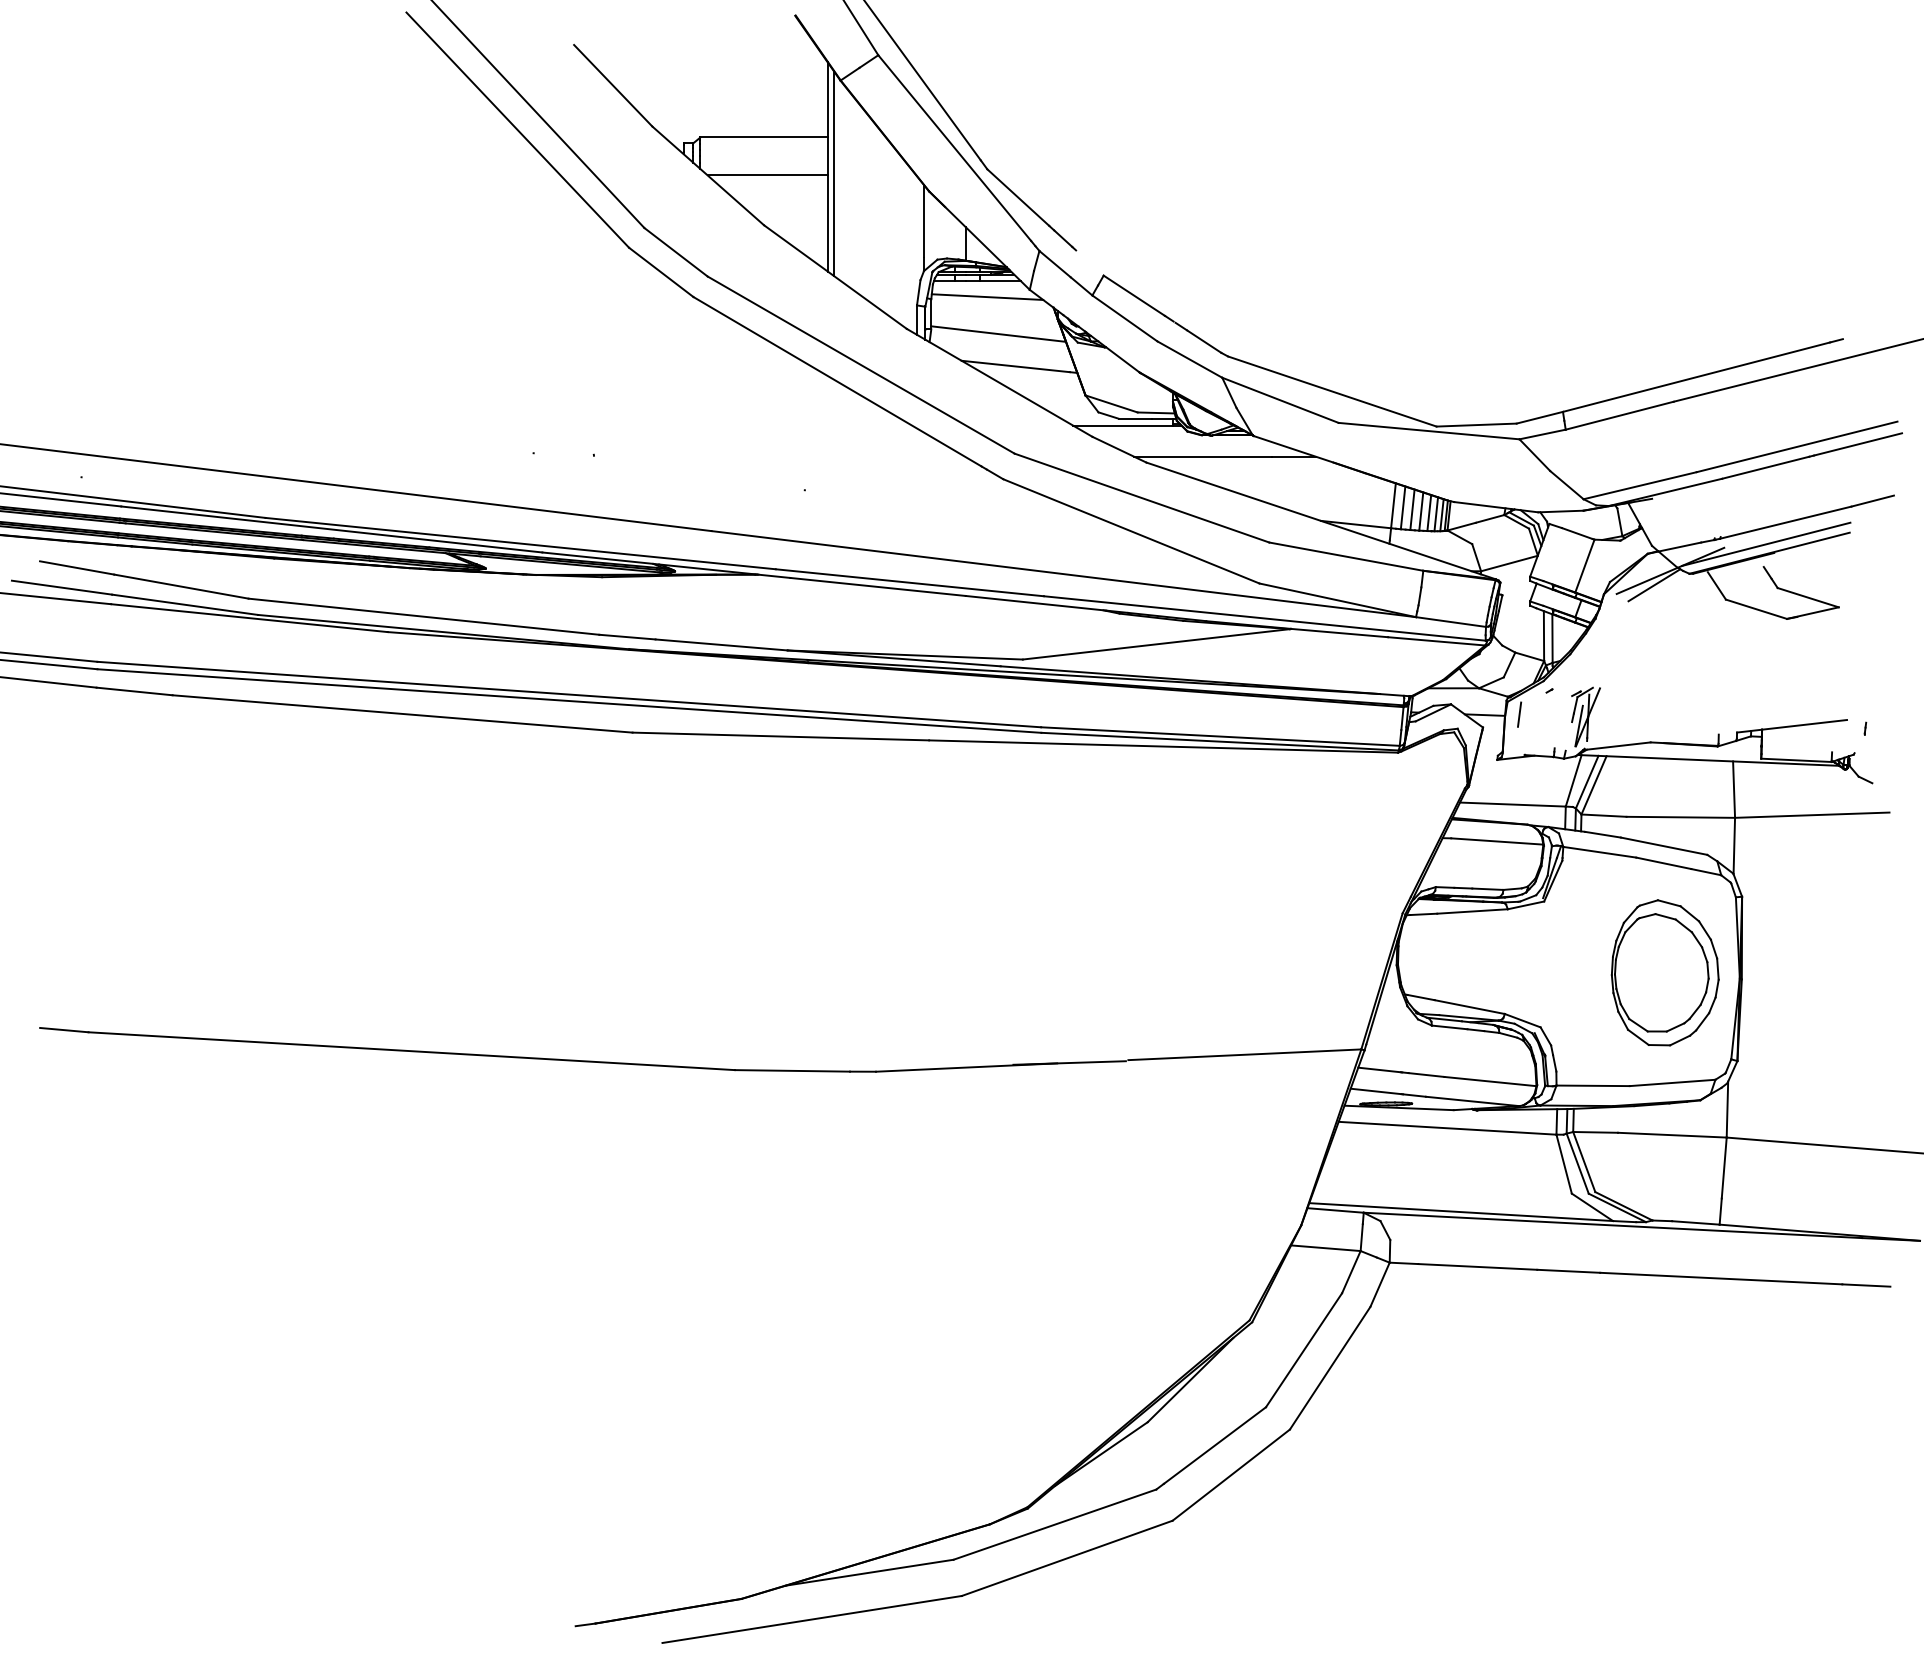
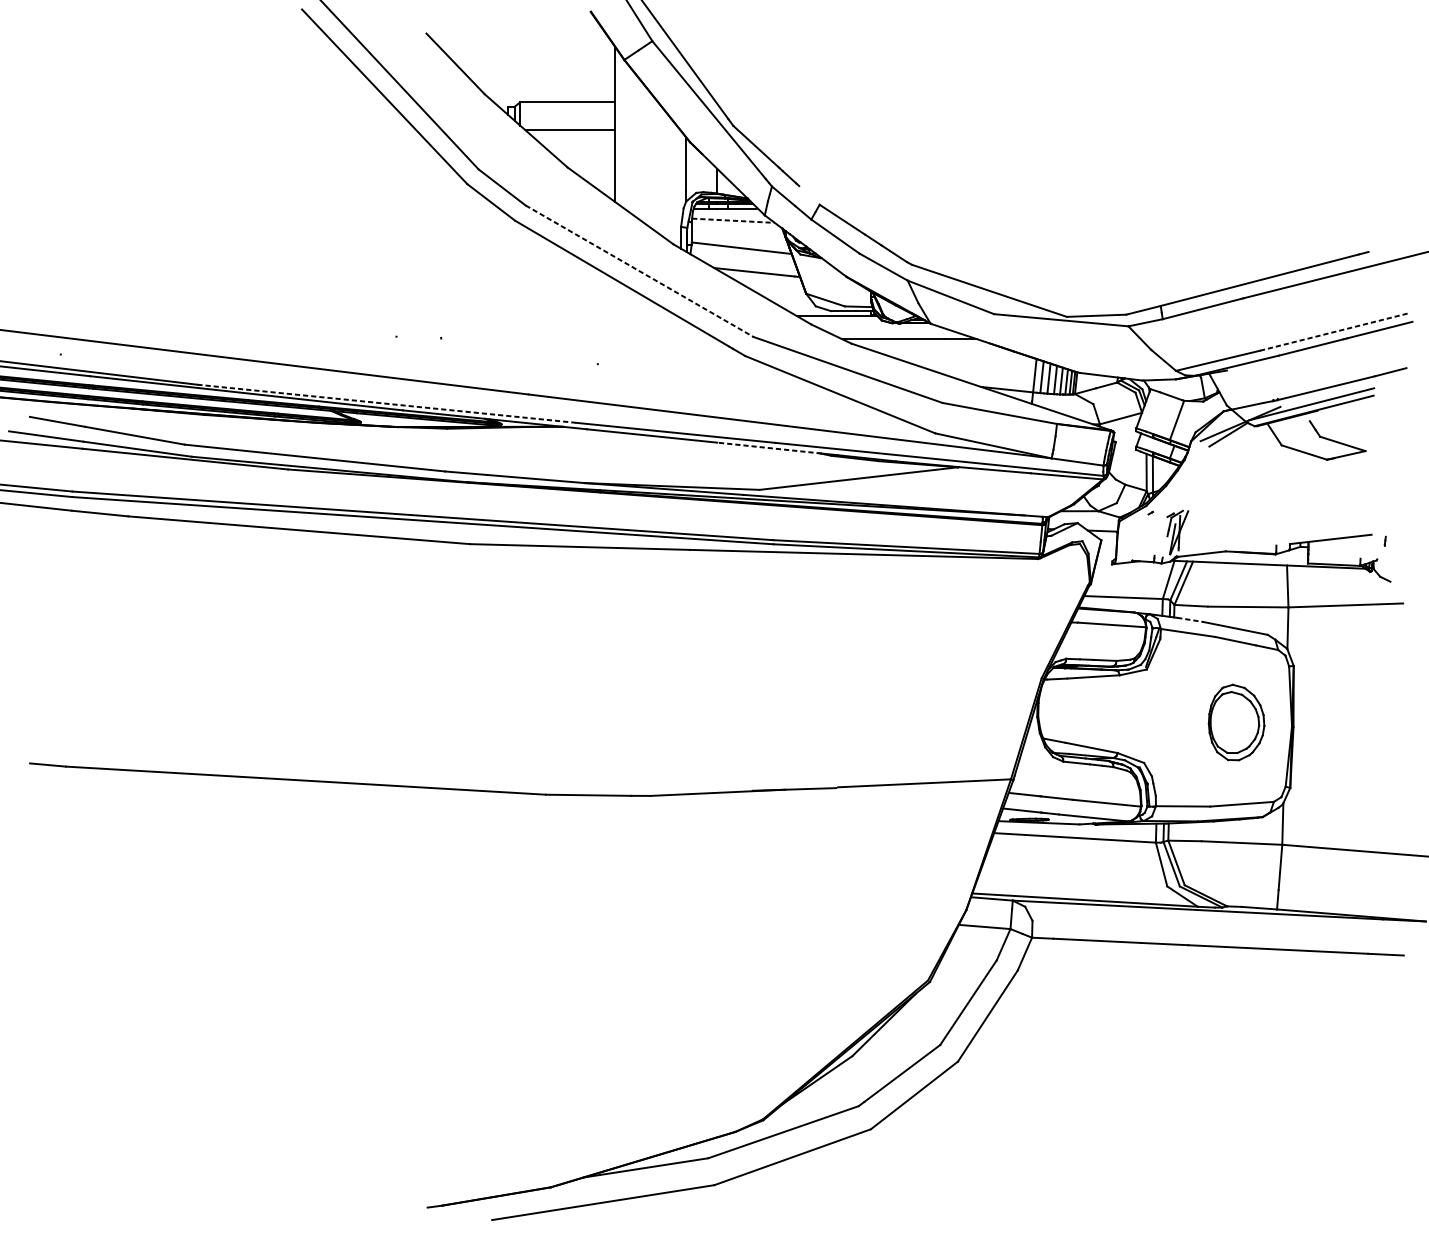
line: (834, 173) -> (619, 128), removed
line: (987, 297) -> (733, 221), solid -> dashed
line: (861, 365) -> (639, 271), solid -> dashed
line: (1797, 446) -> (1334, 331), solid -> dashed
line: (521, 543) -> (387, 403), solid -> dashed
line: (1036, 603) -> (769, 448), solid -> dashed
line: (1519, 714) -> (1128, 530), removed
line: (1603, 834) -> (1190, 619), solid -> dashed
part: (1664, 972) -> (1236, 722), size x0.7

